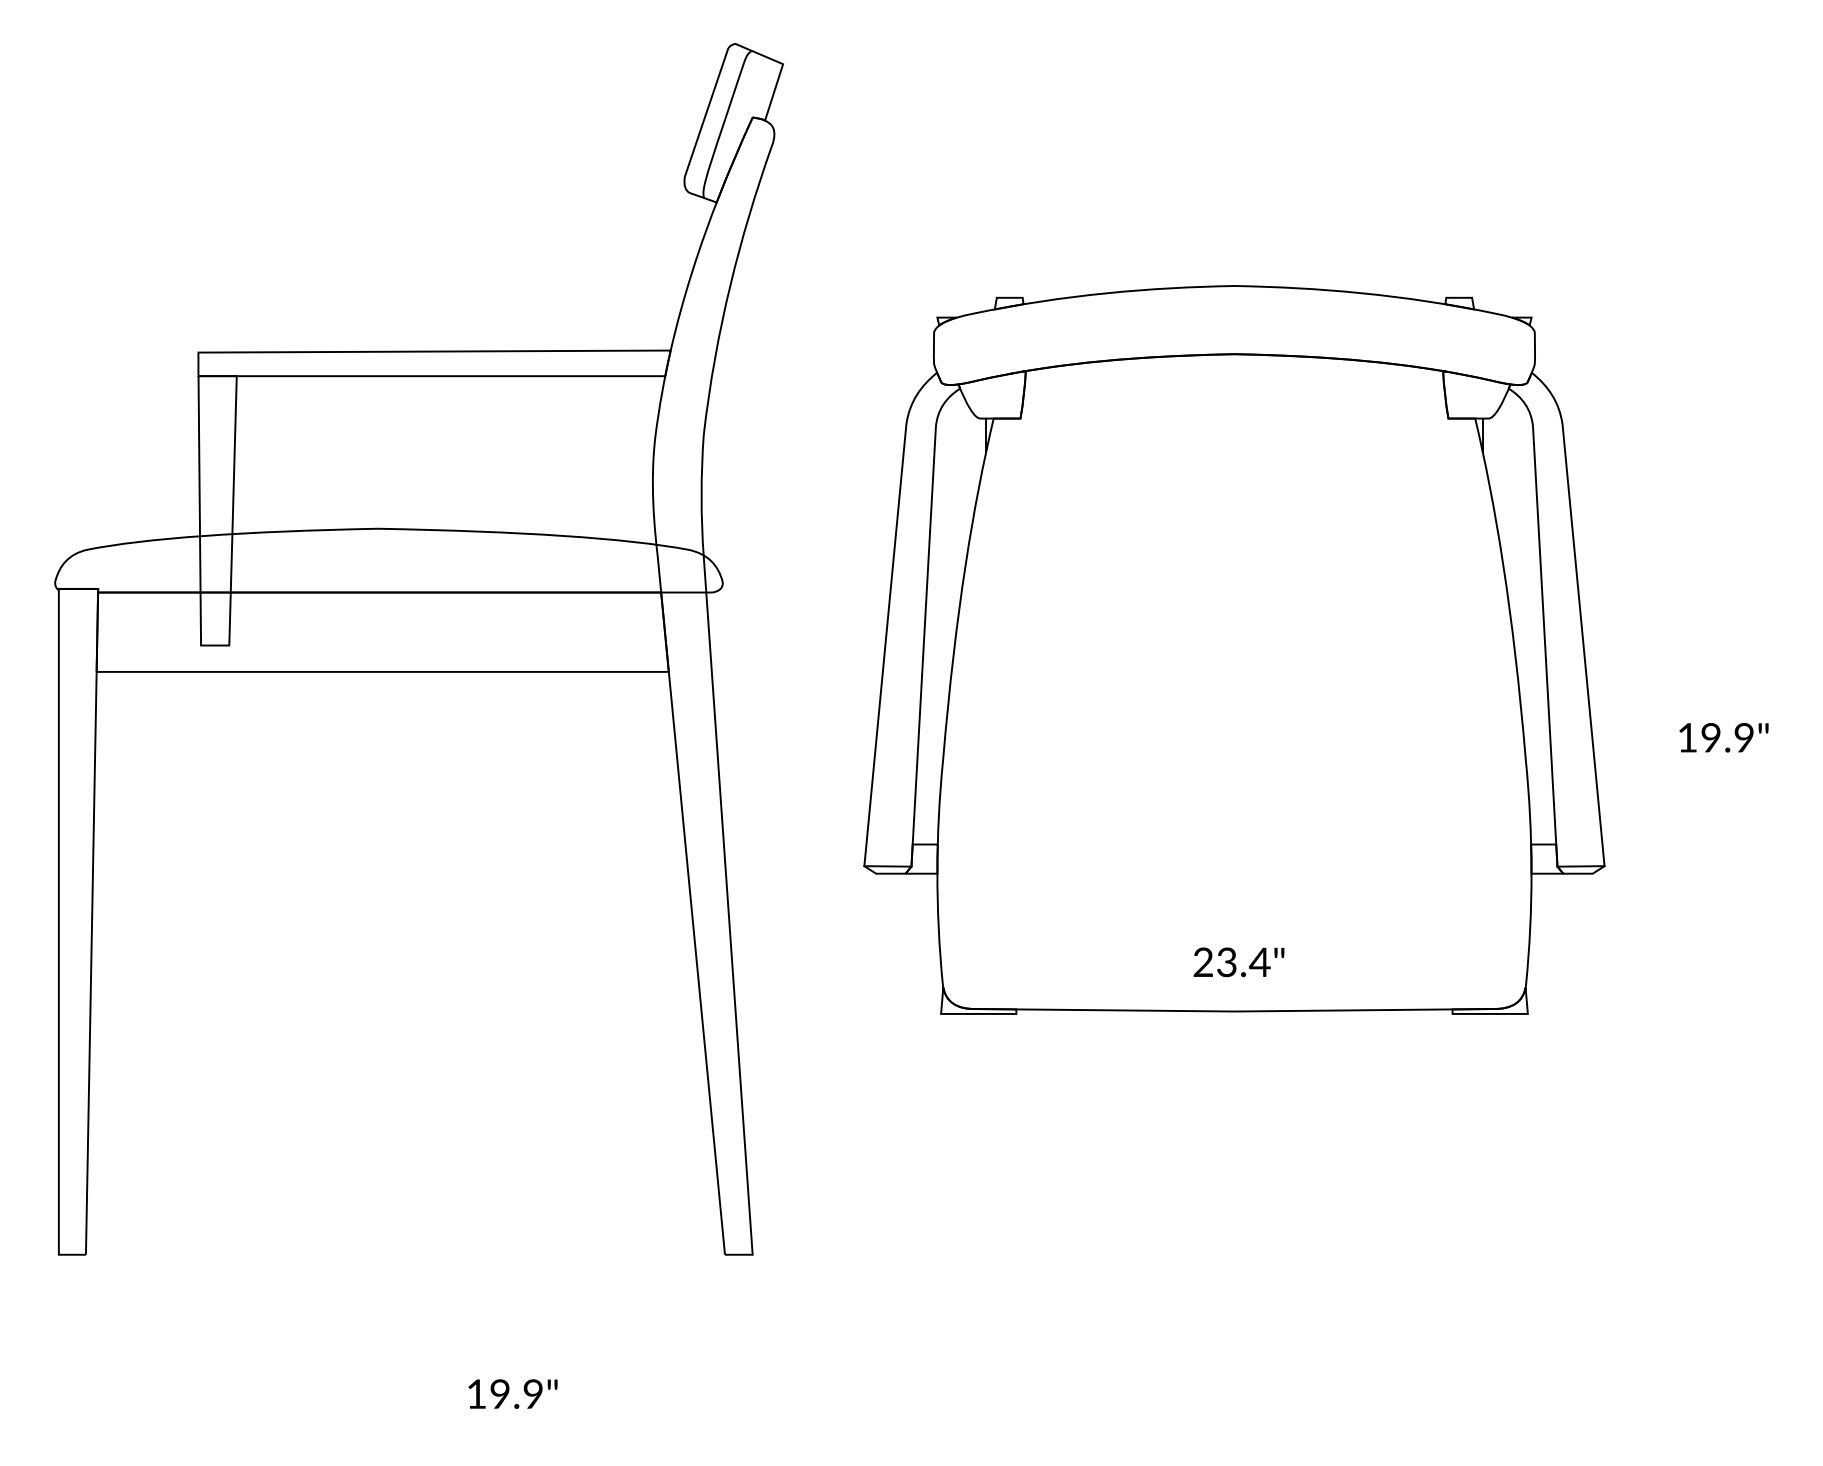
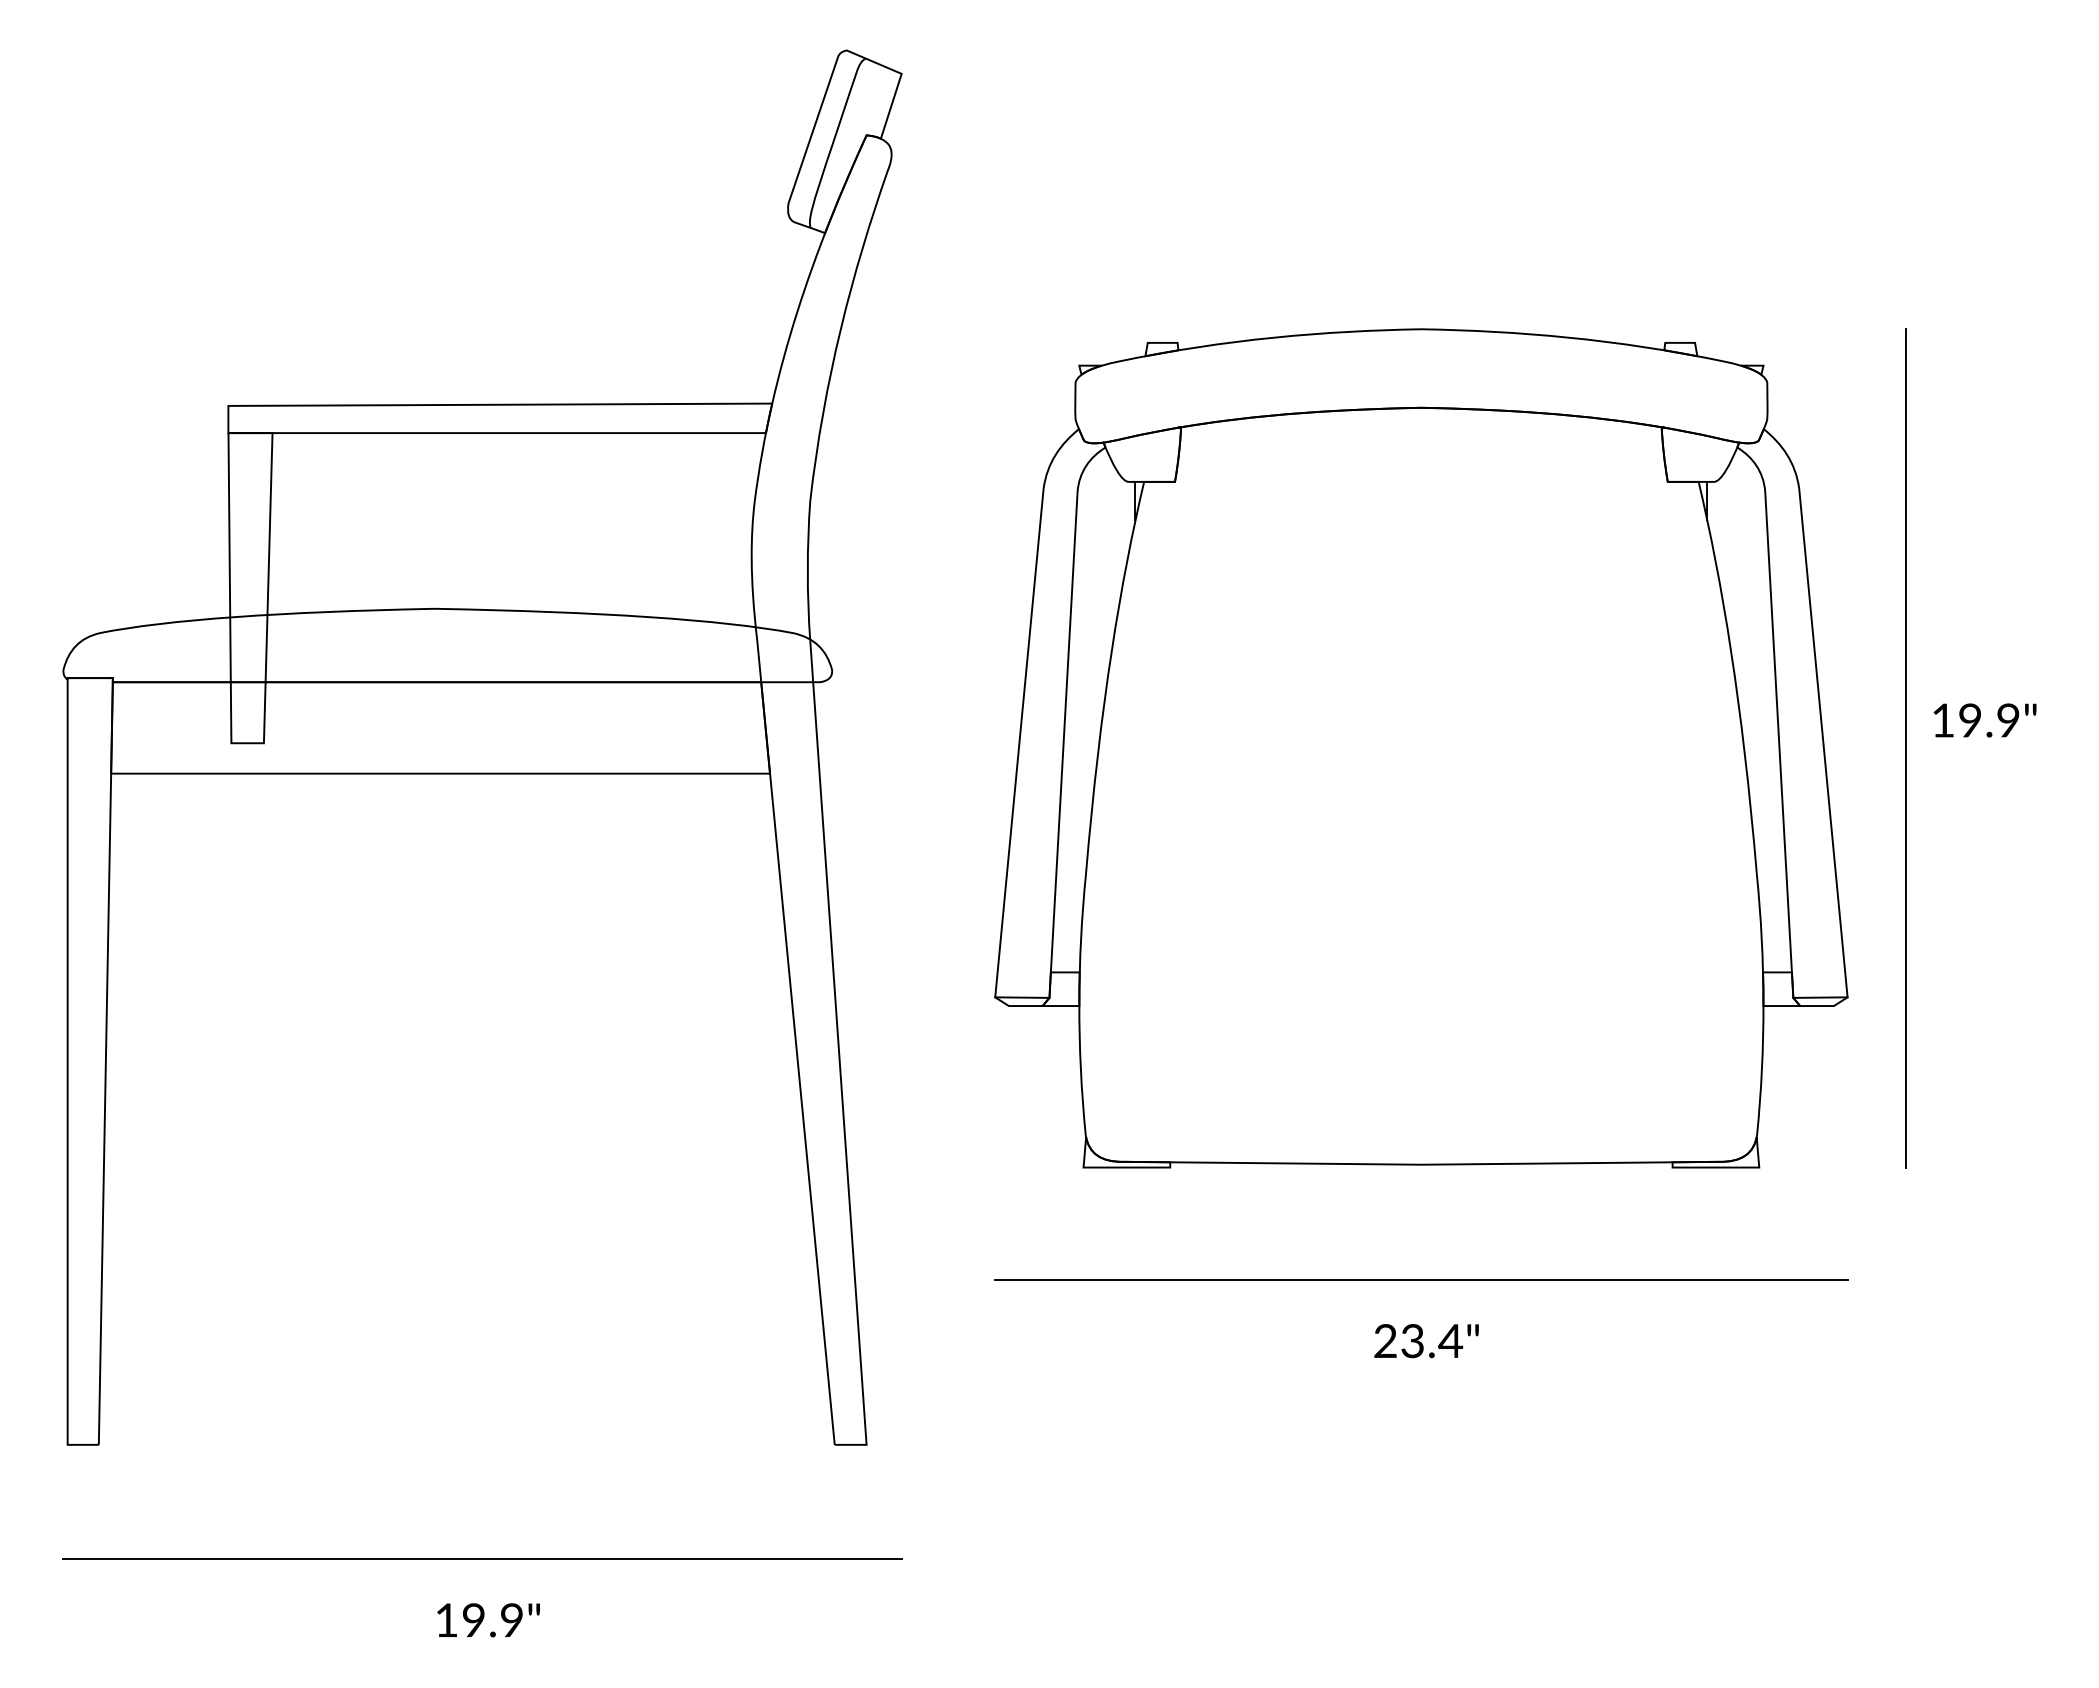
line: (1654, 650) -> (1905, 748), added
text: (1723, 737) -> (1984, 720), moved
text: (1238, 962) -> (1426, 1341), moved
line: (1234, 1111) -> (1421, 1279), added
line: (419, 1353) -> (482, 1558), added
text: (512, 1394) -> (488, 1620), moved

